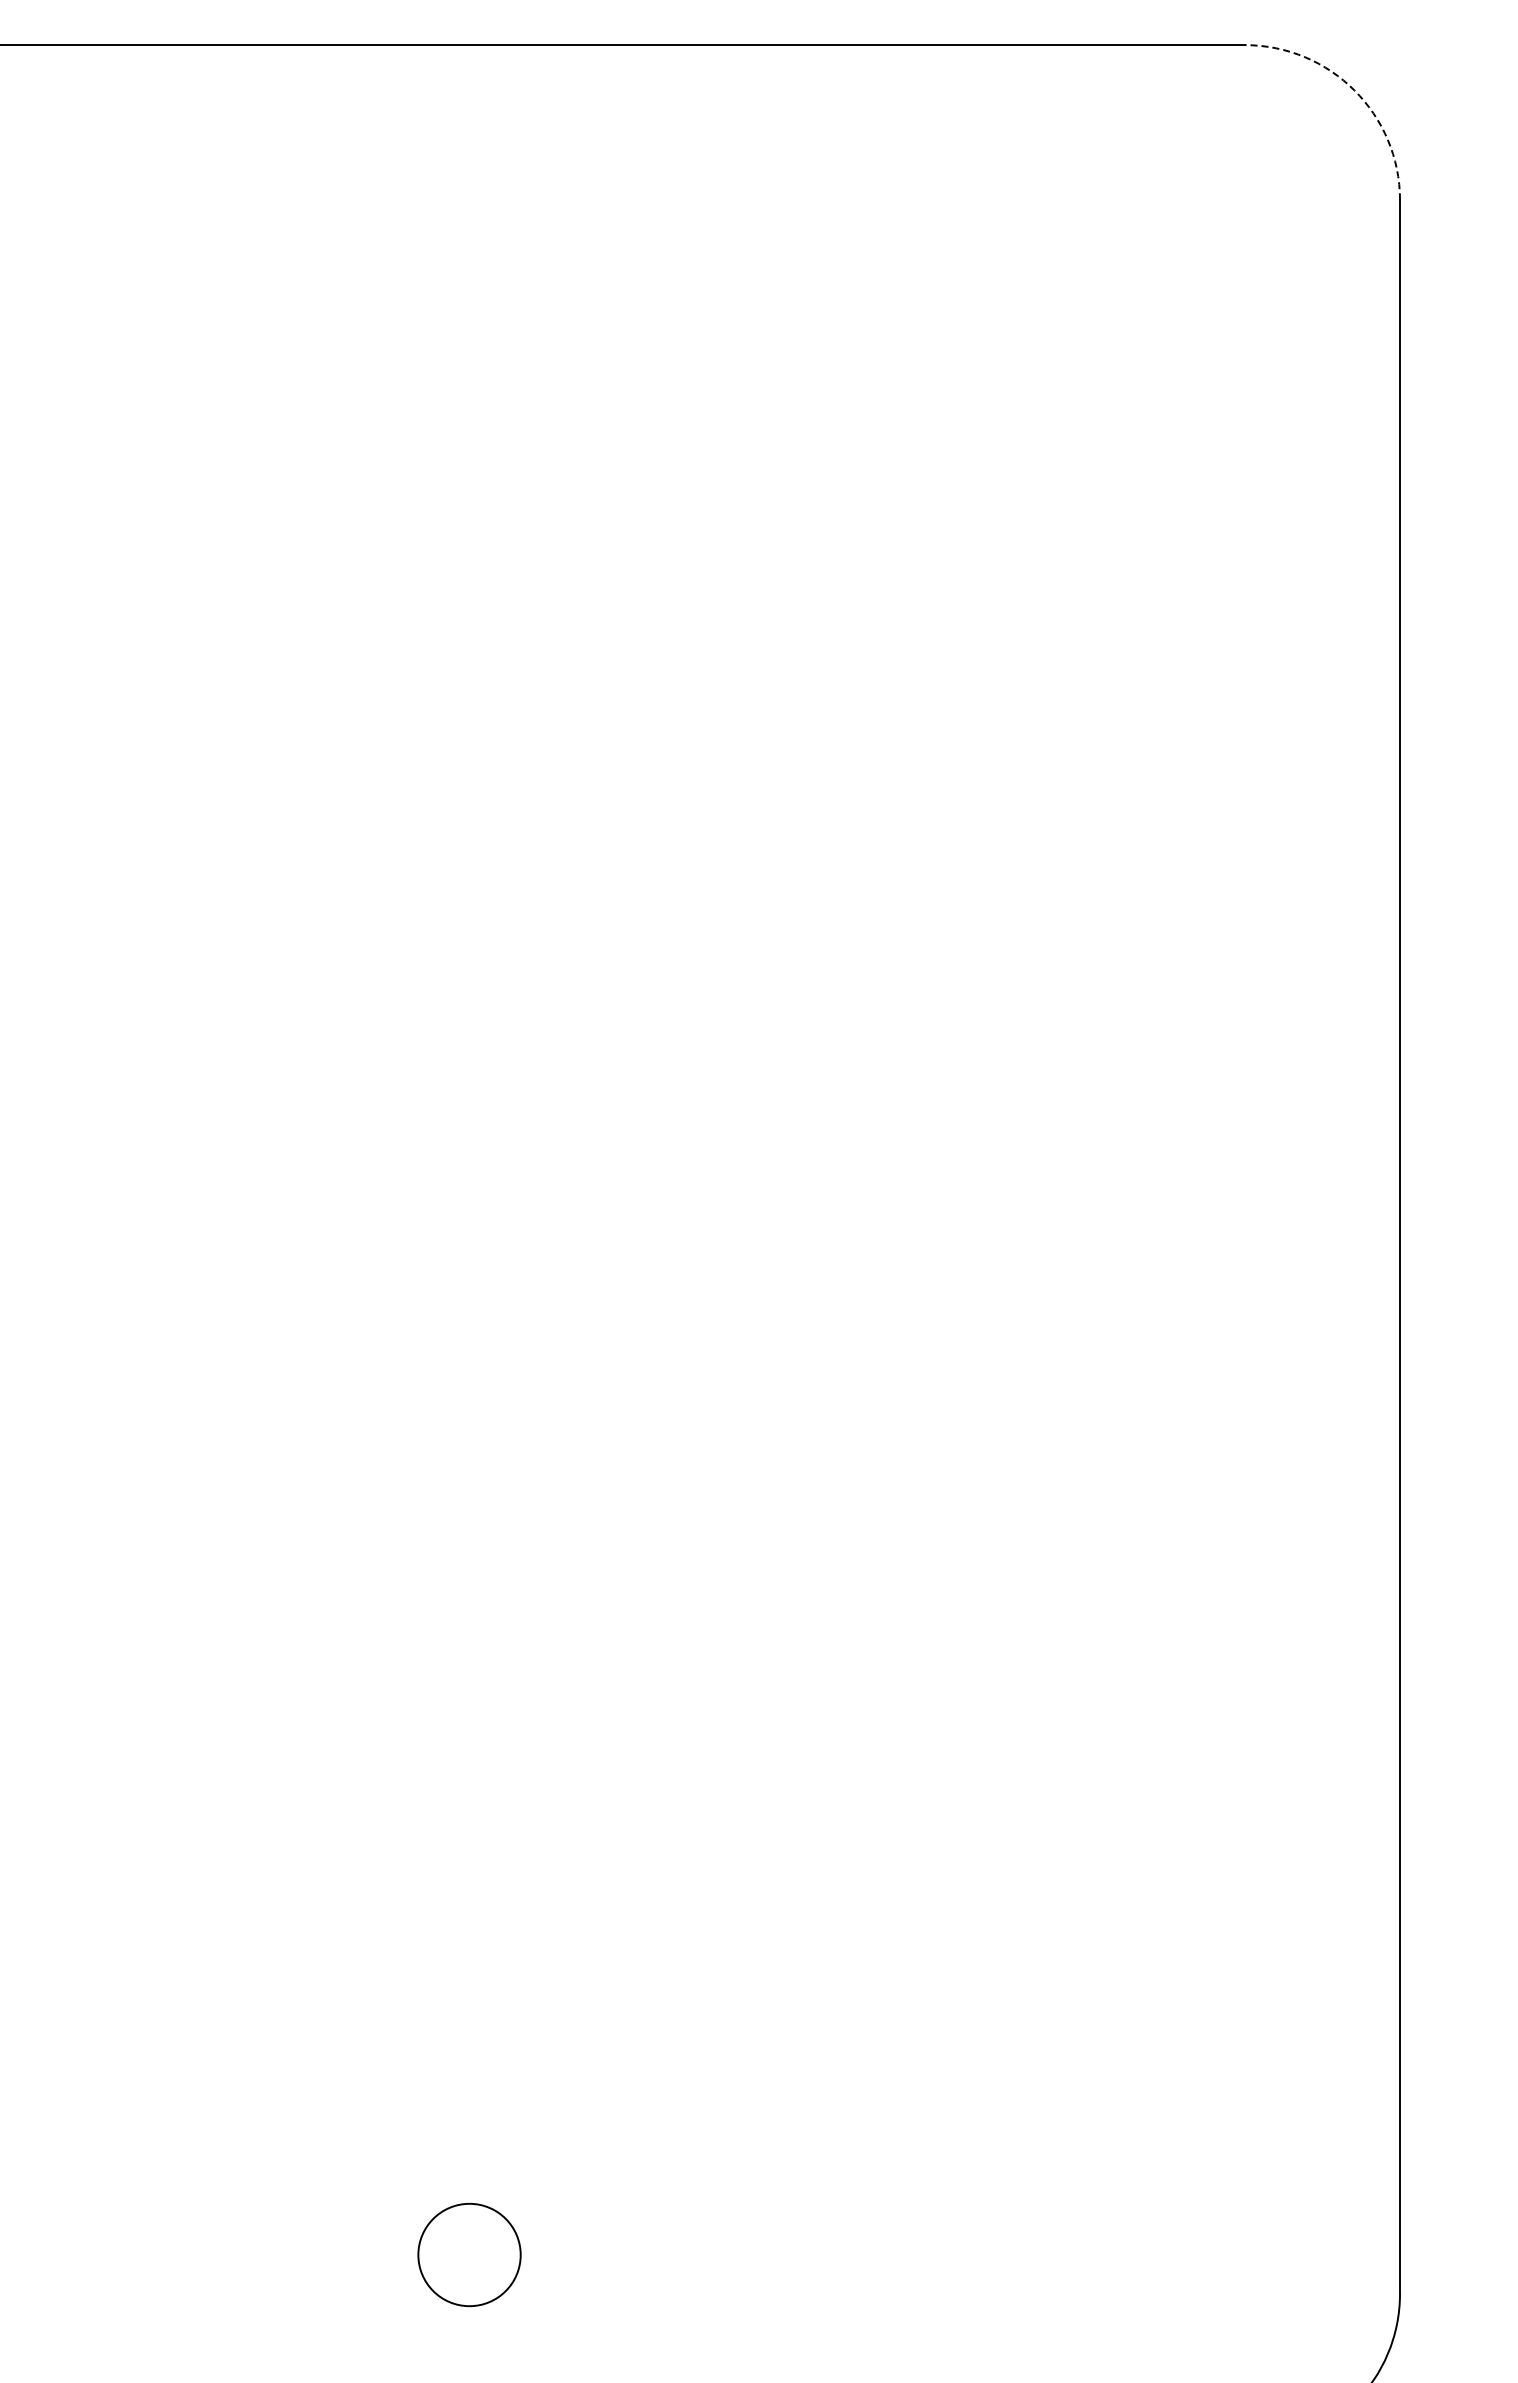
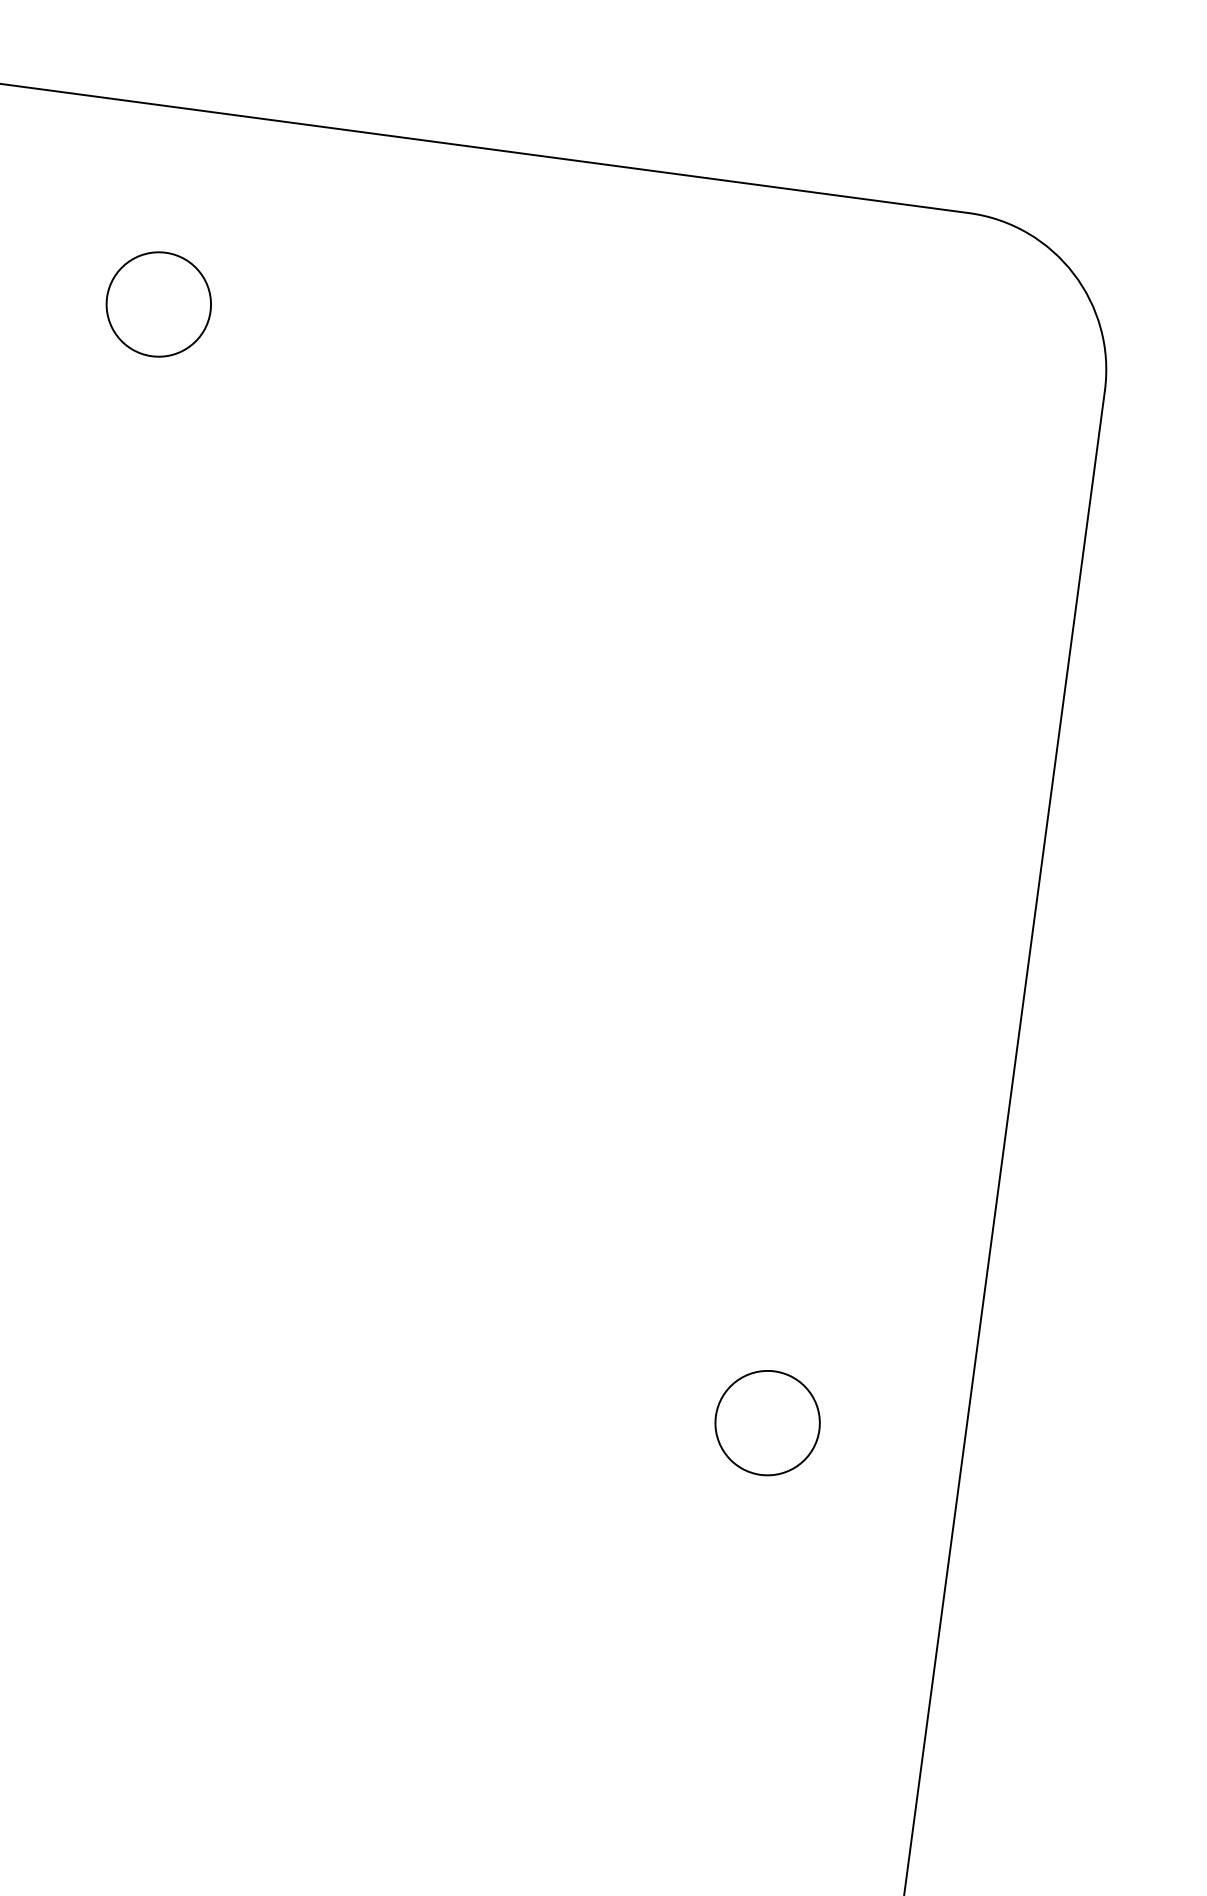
arc: (1354, 90) -> (1073, 273), dashed -> solid
circle: (469, 238) -> (158, 304), added
circle: (1206, 1246) -> (768, 1422), added

